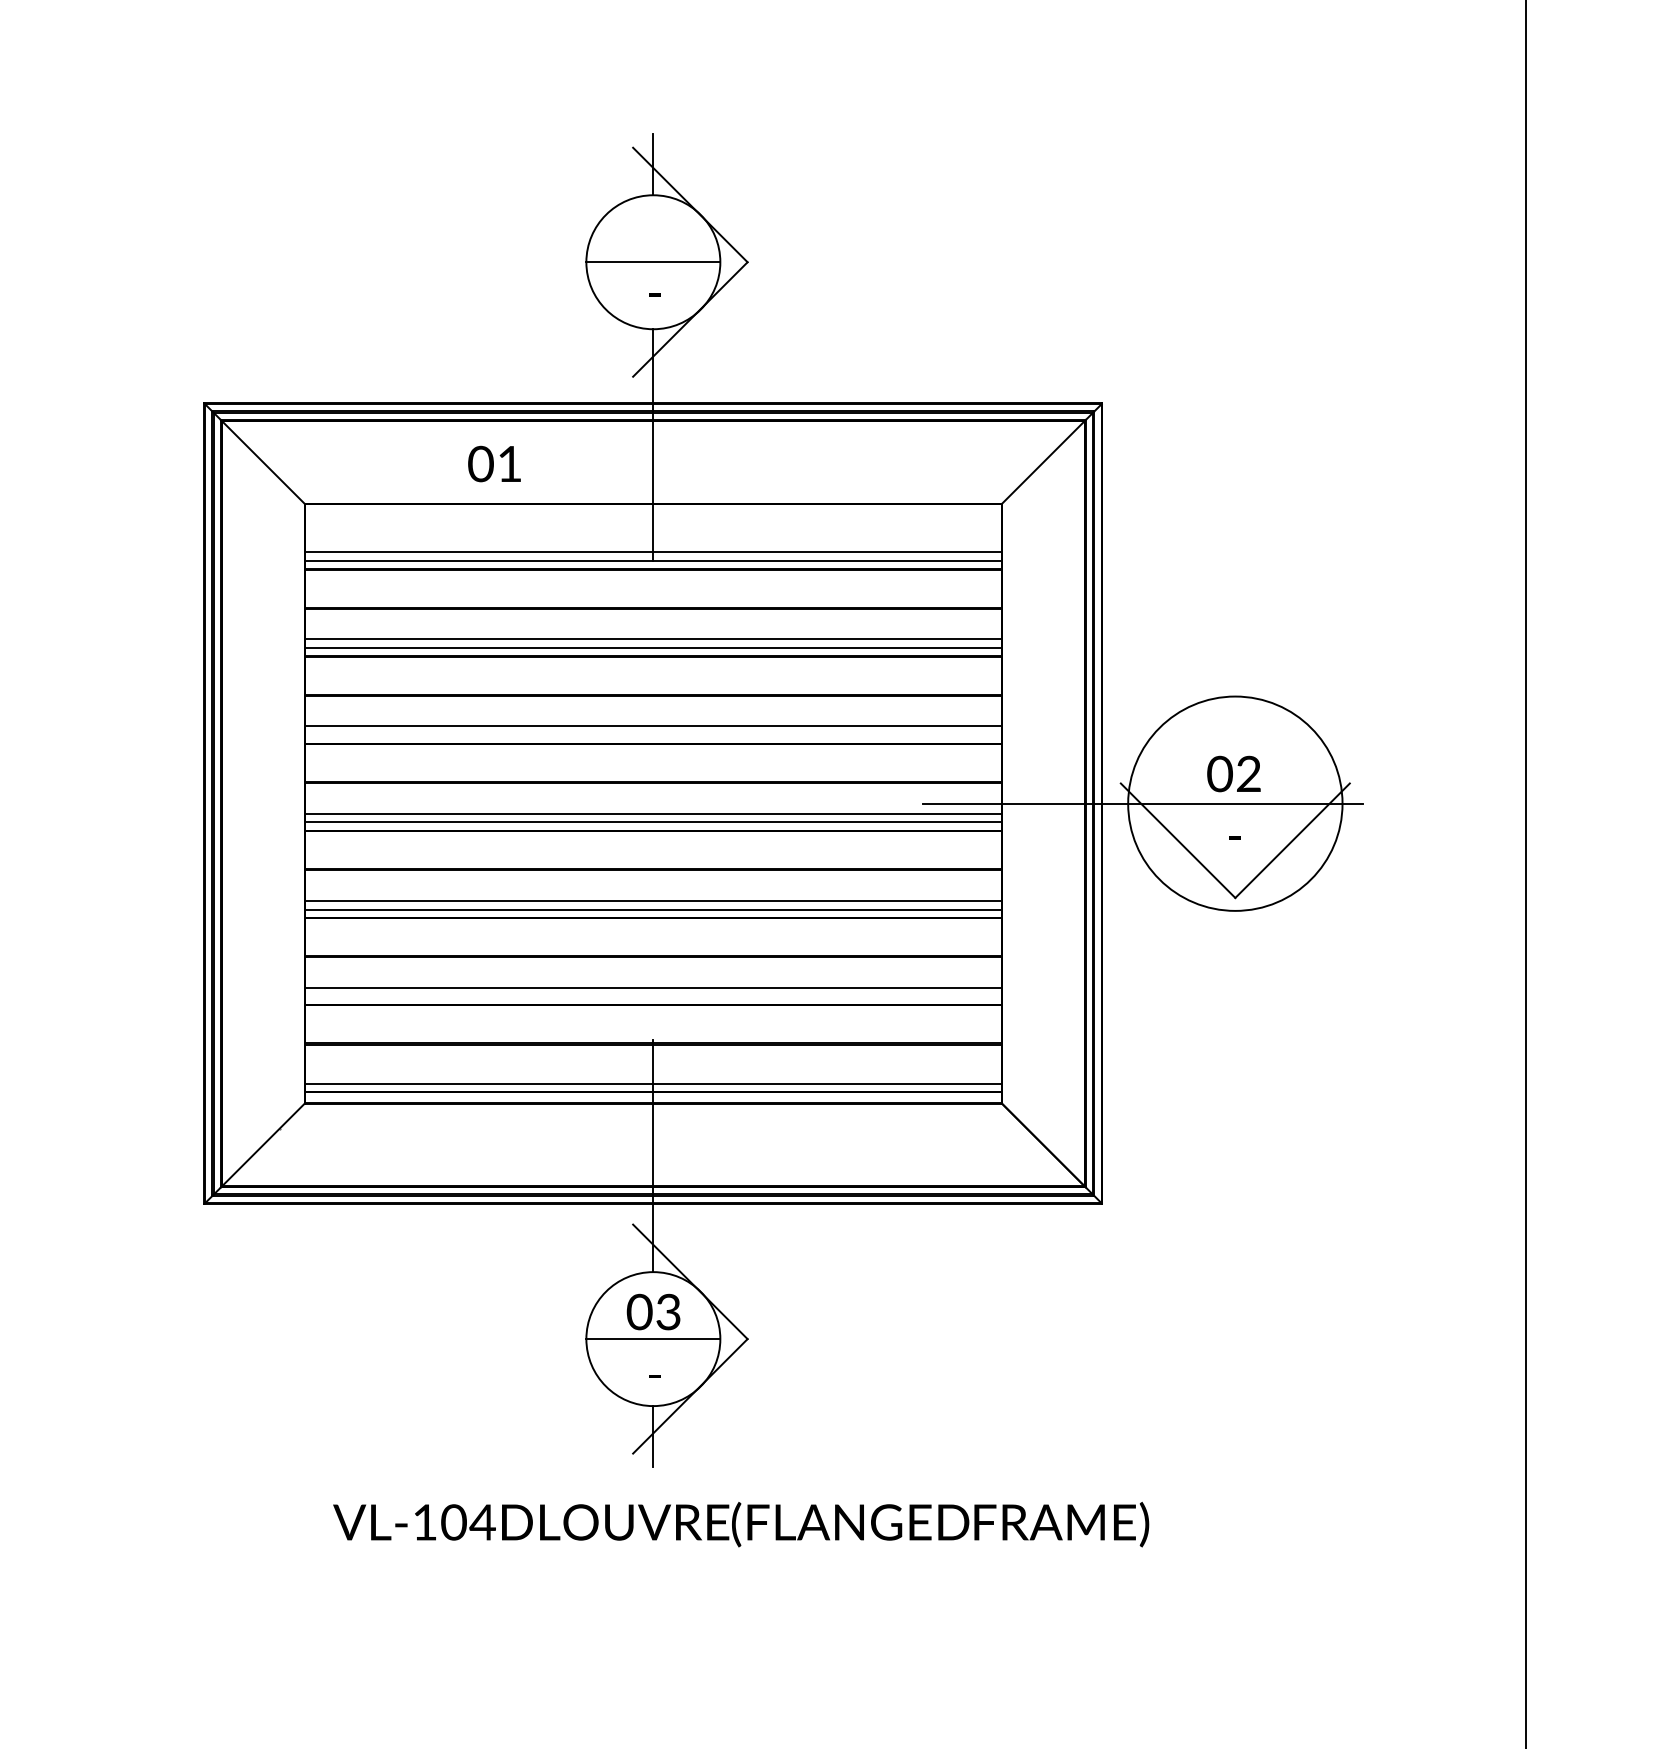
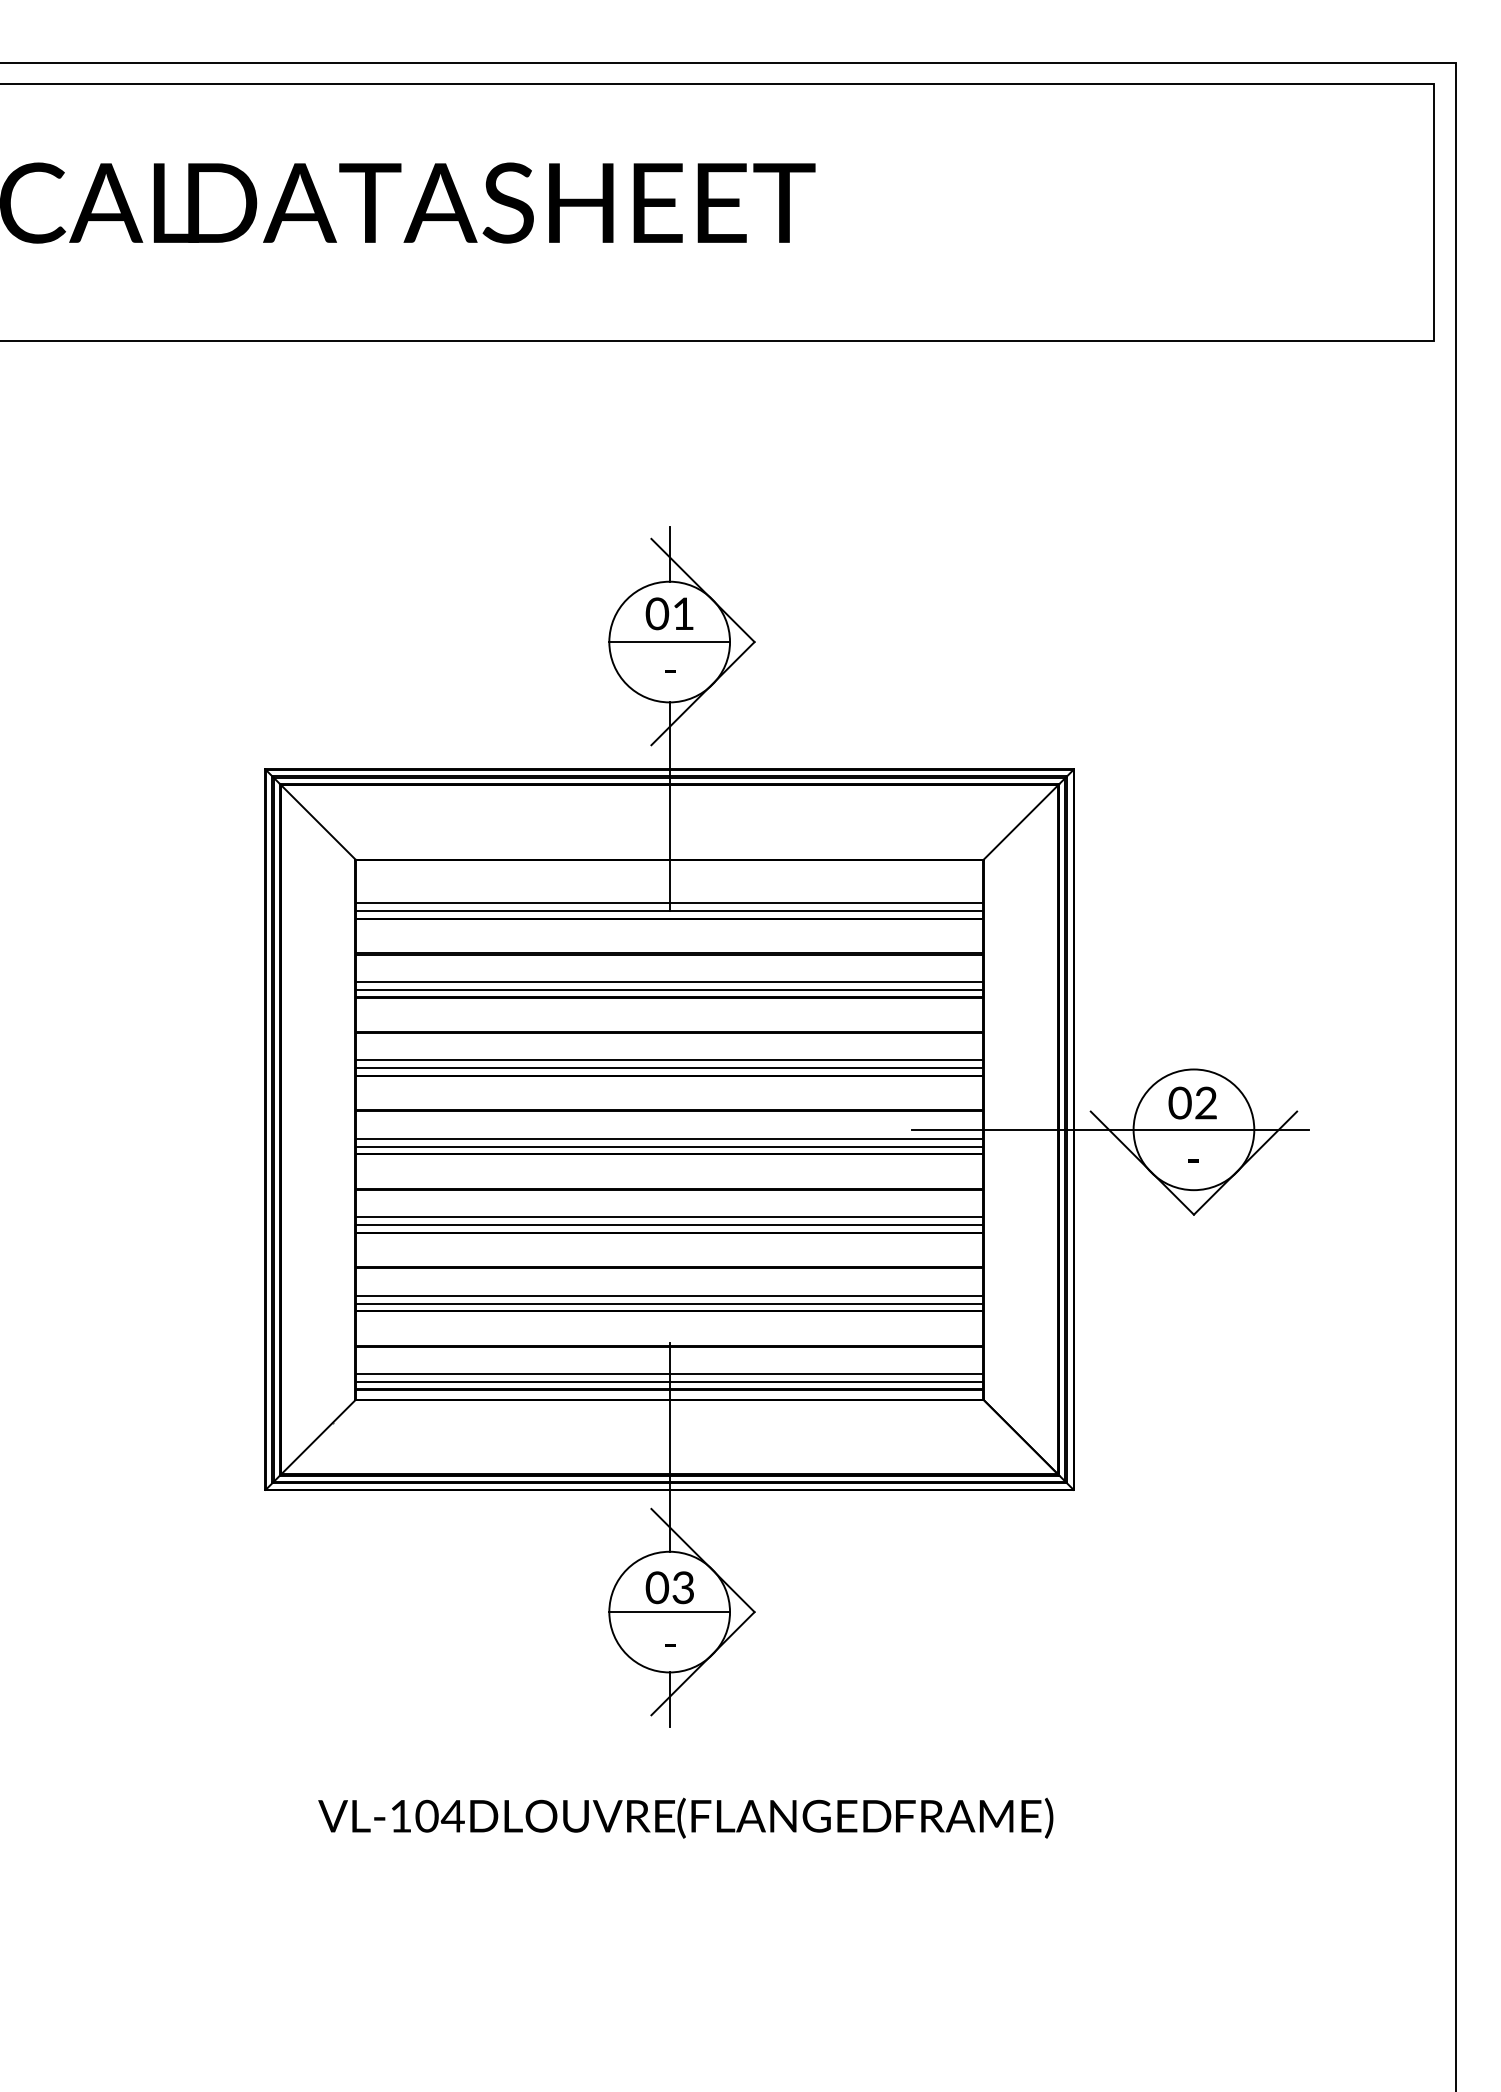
text: (494, 463) -> (669, 613), moved
line: (653, 735) -> (669, 1068), added
circle: (1234, 803) -> (1193, 1129), size x0.62
line: (653, 996) -> (669, 1303), added
line: (653, 1074) -> (669, 1373), added
text: (740, 1523) -> (685, 1817), moved

